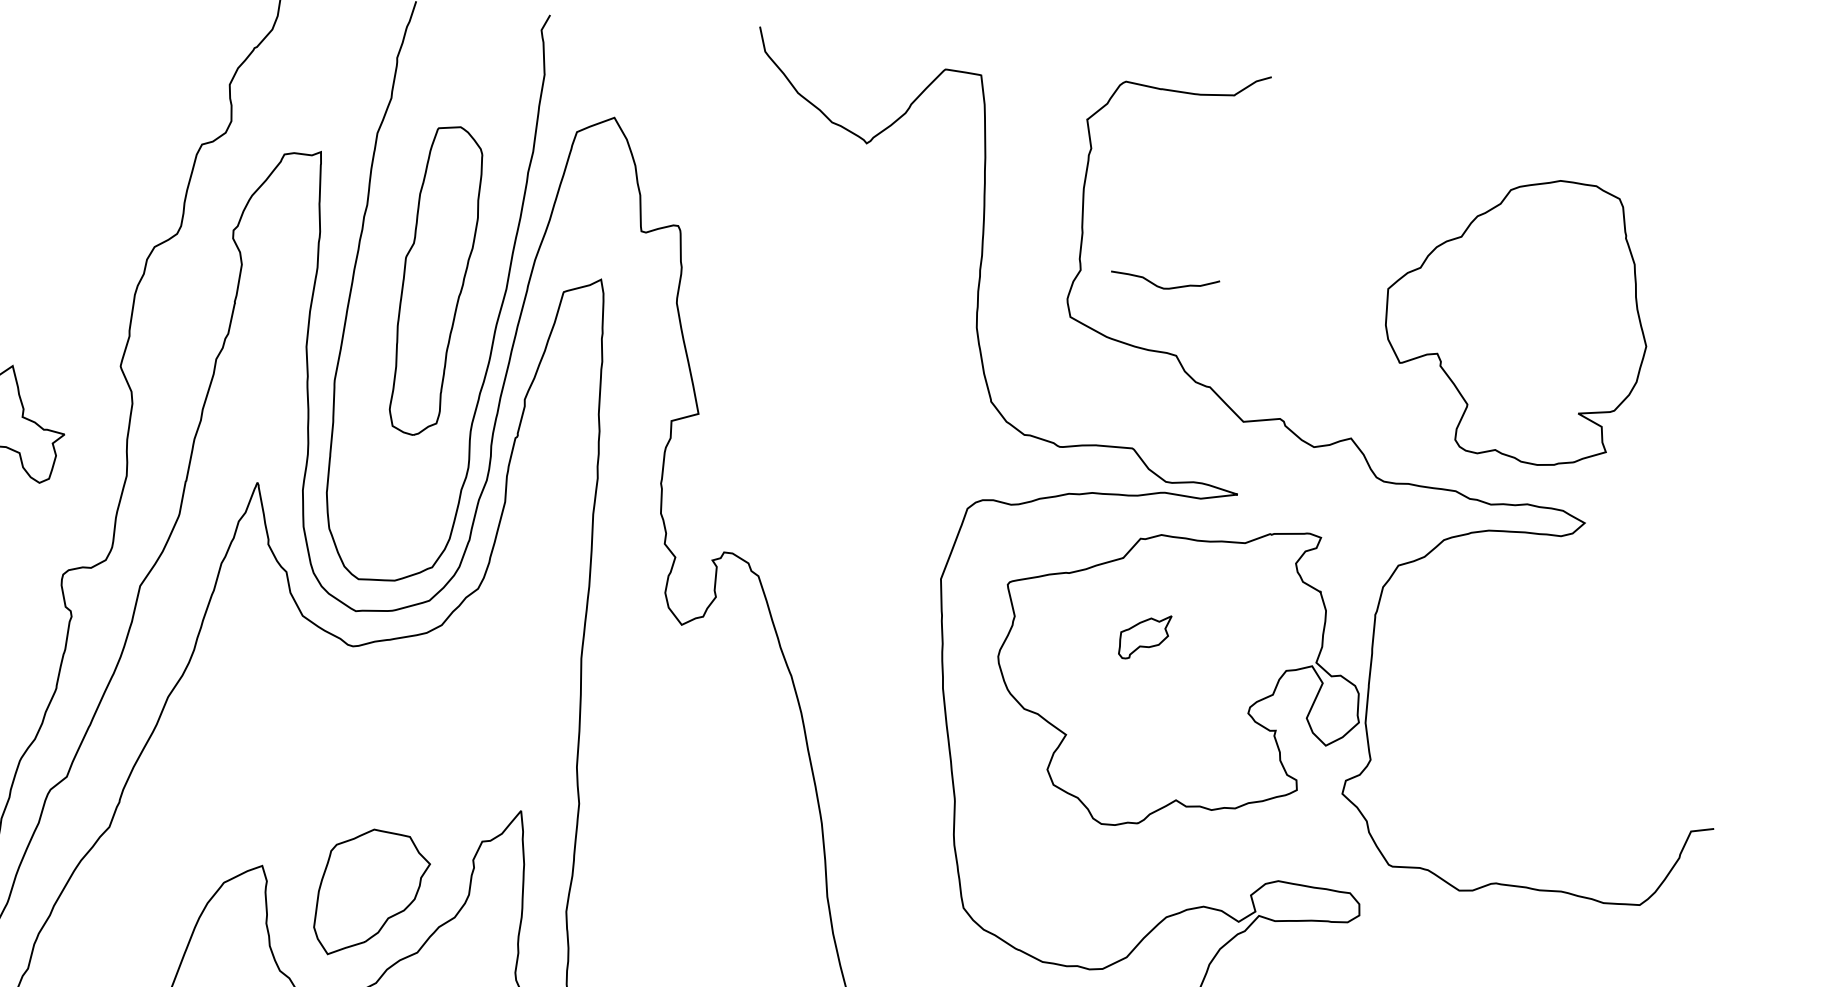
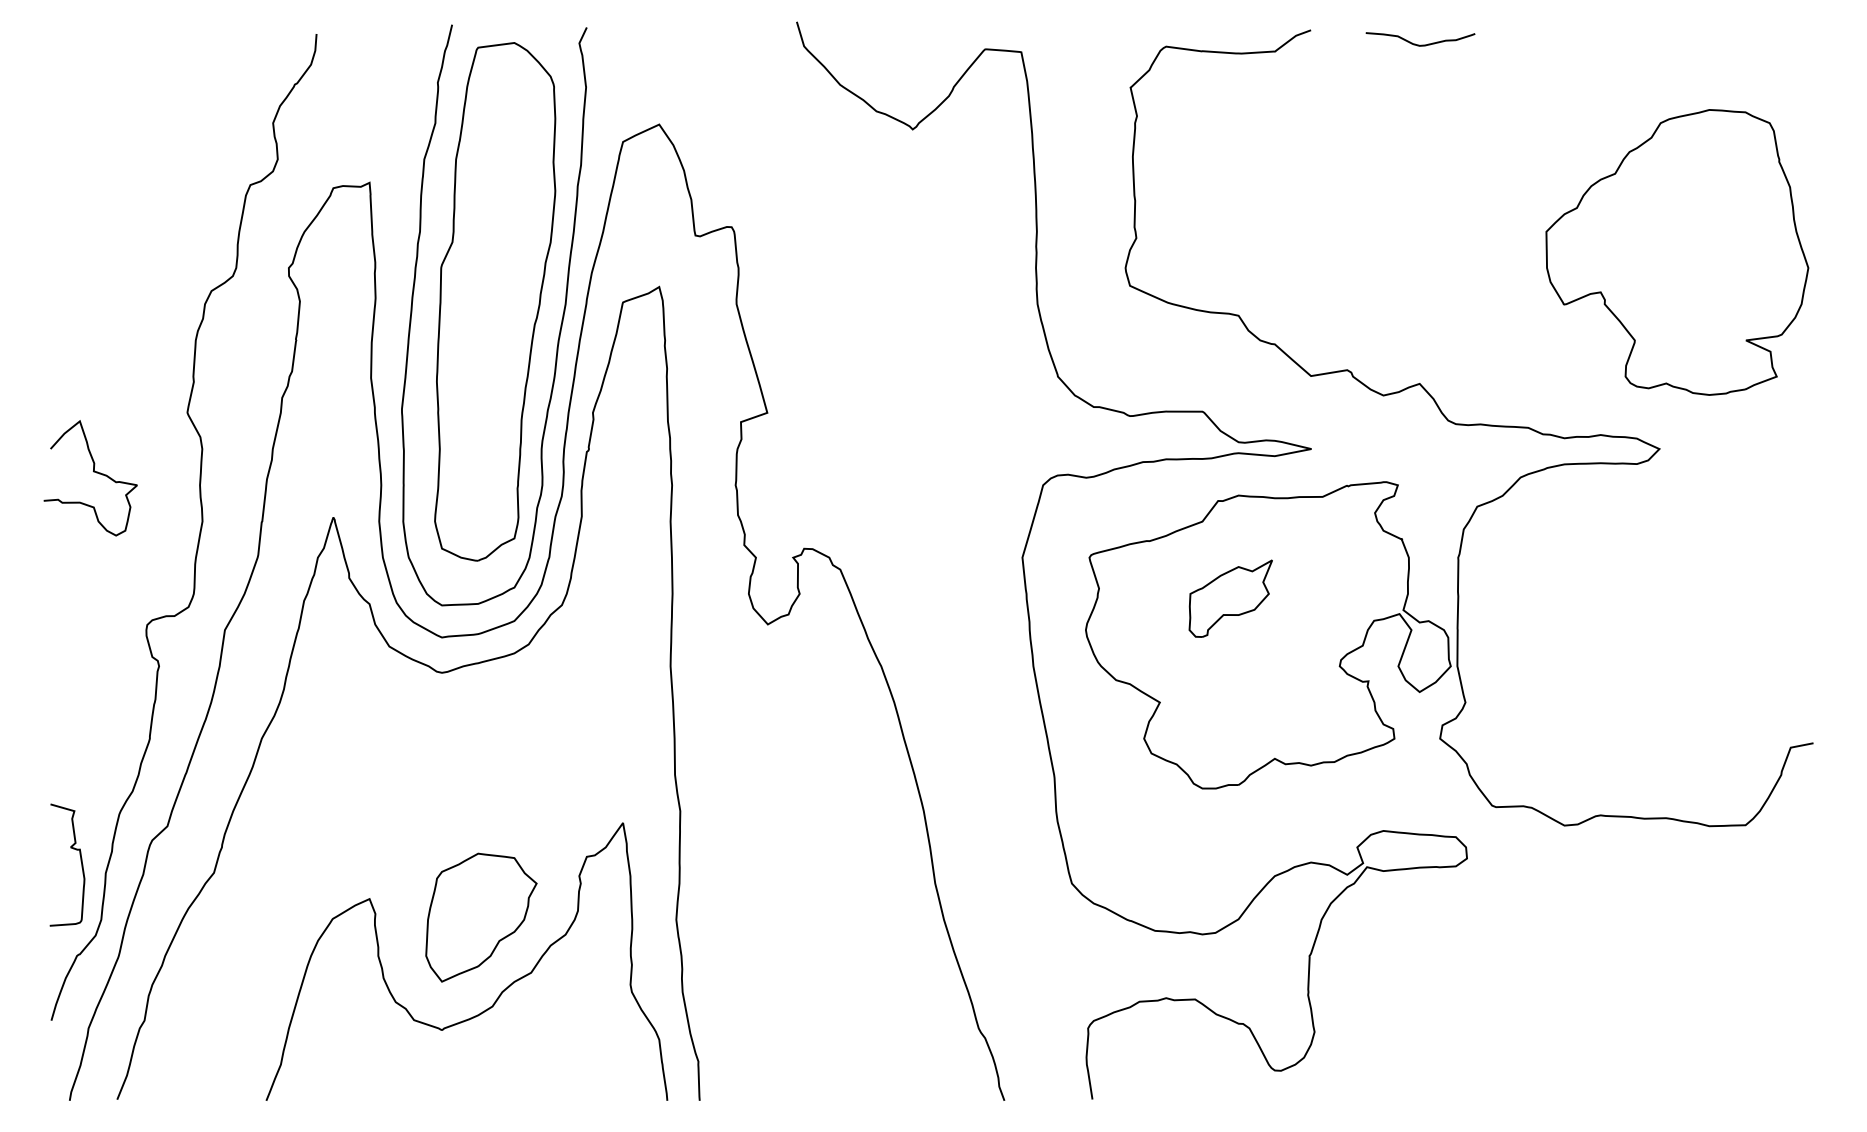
part: (436, 280) -> (495, 301), size x1.67
curve: (1164, 287) -> (1420, 44), moved
part: (1517, 320) -> (1677, 252), moved
part: (1144, 636) -> (1230, 598), size x1.67

